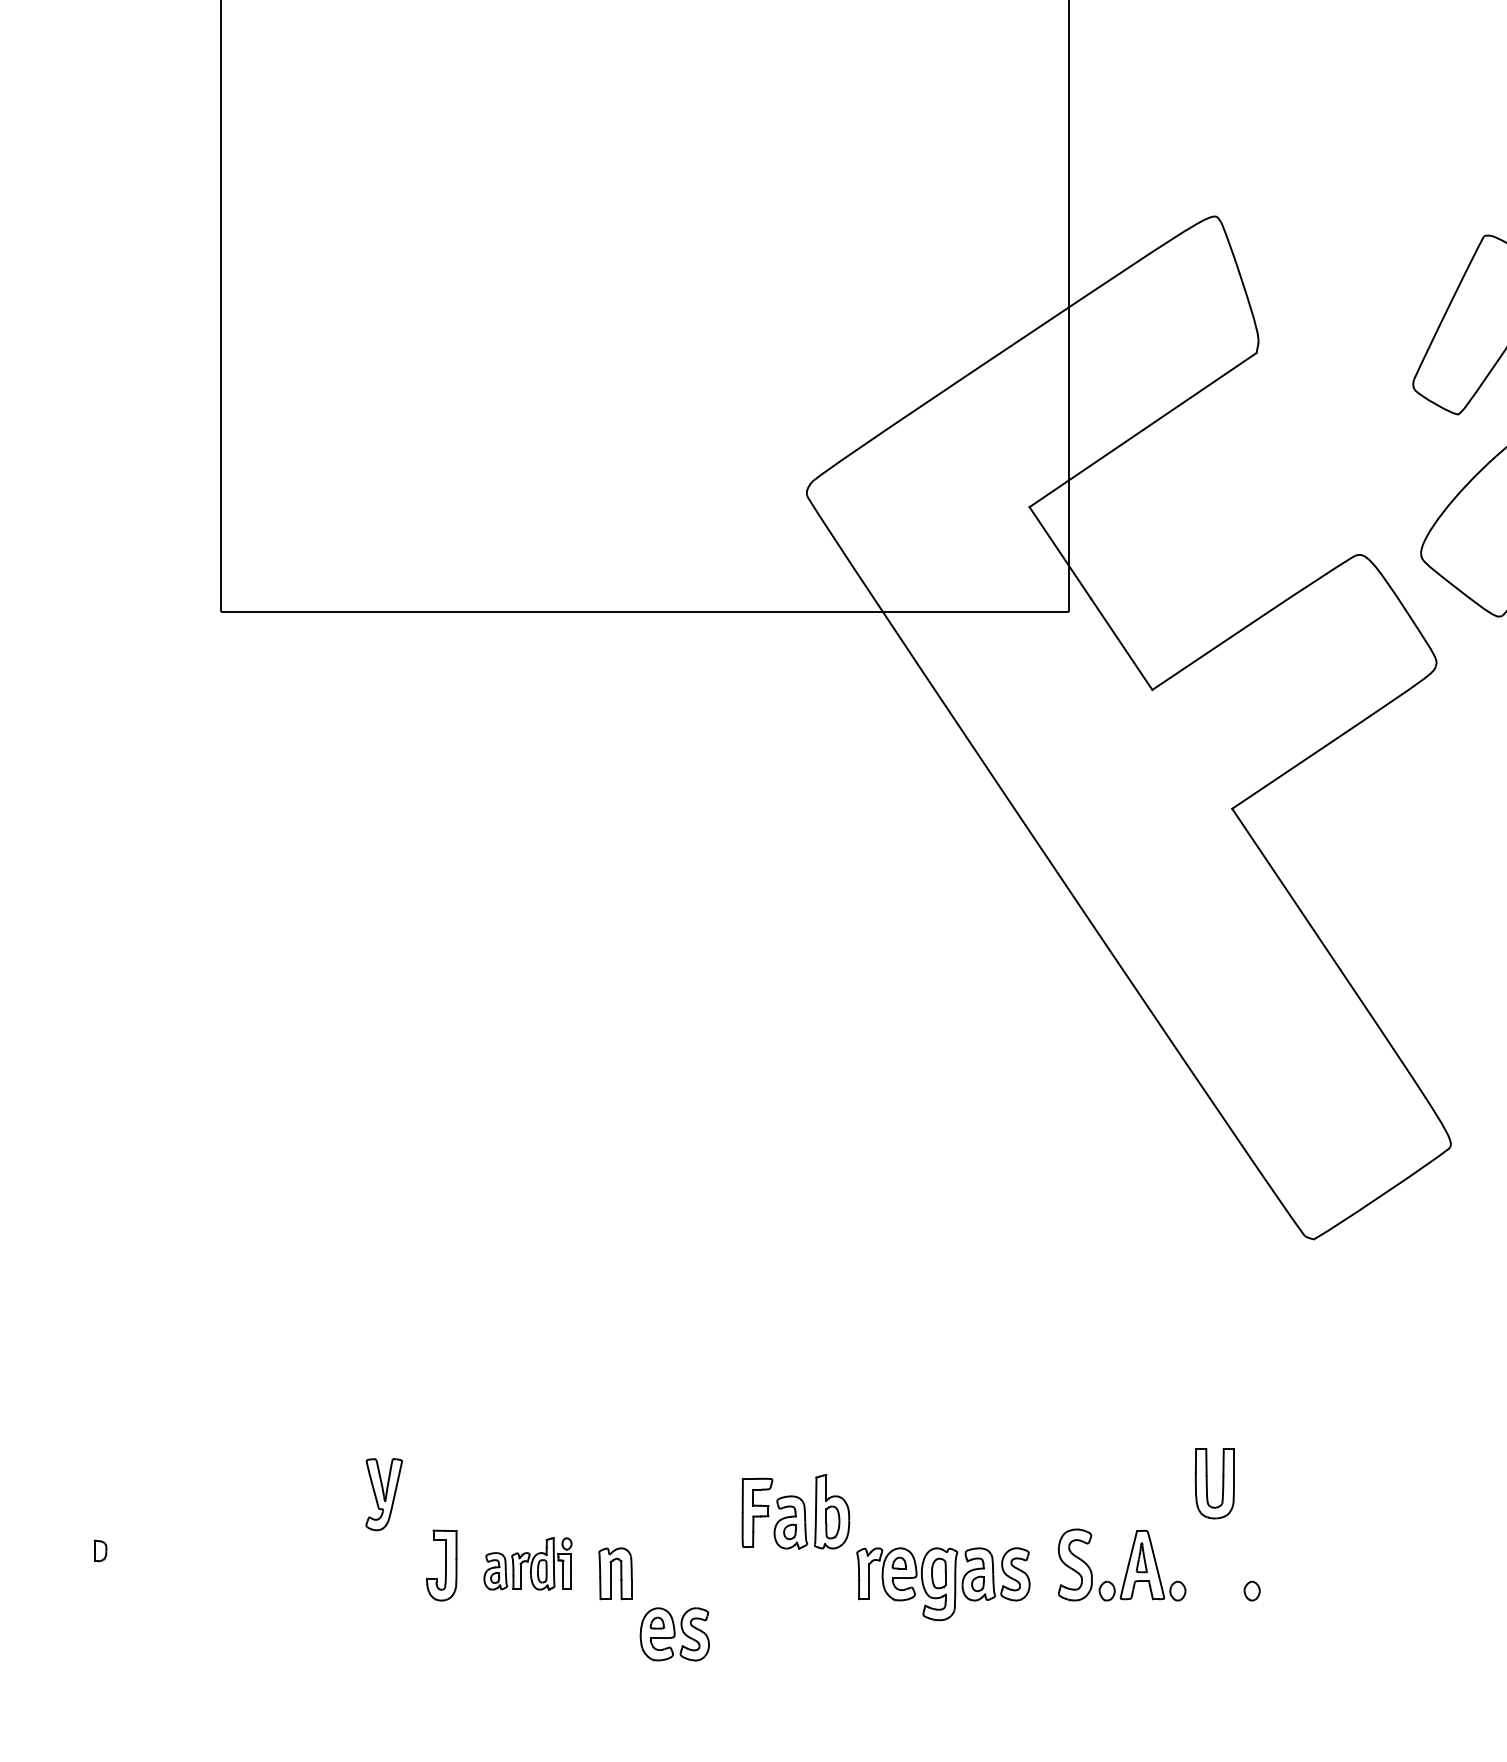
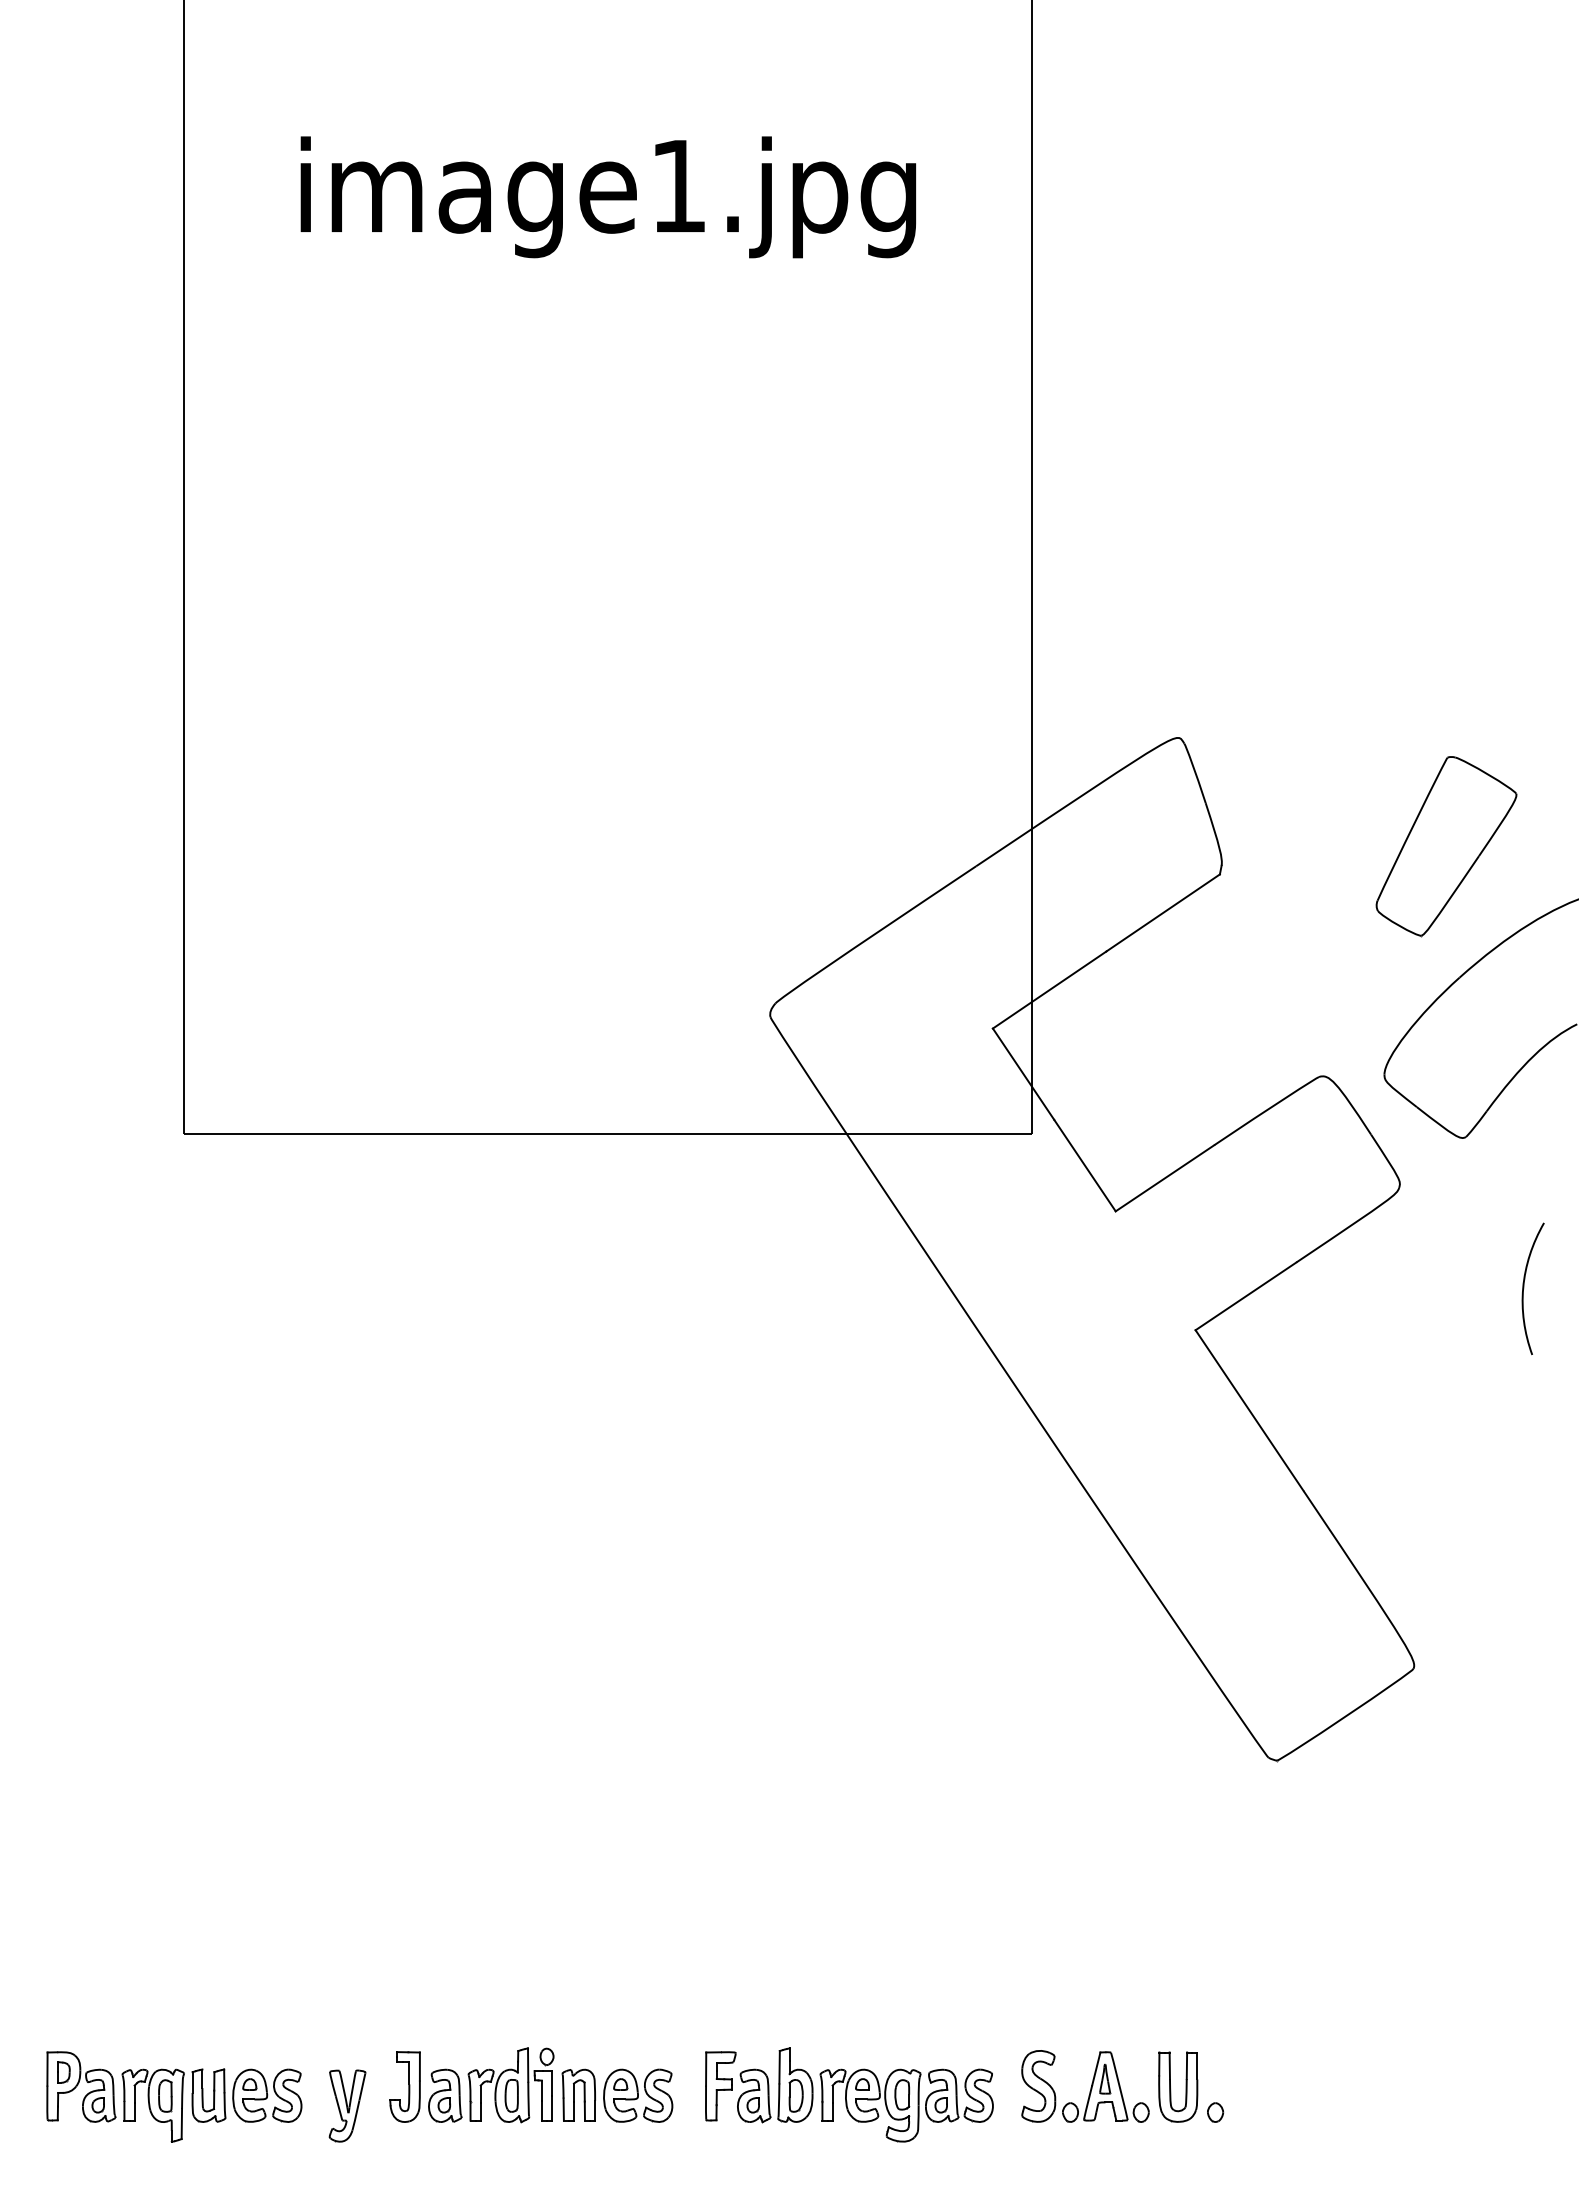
part: (1222, 1483) -> (1185, 2086), moved
part: (384, 1494) -> (347, 2105), moved
part: (796, 1512) -> (759, 2085), moved
part: (528, 1564) -> (491, 2085), size x1.43
part: (211, 1575) -> (174, 2096), added
part: (675, 1634) -> (638, 2095), moved

